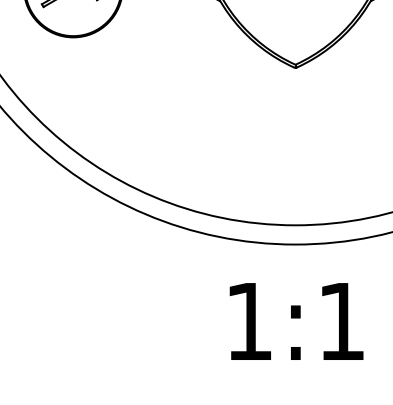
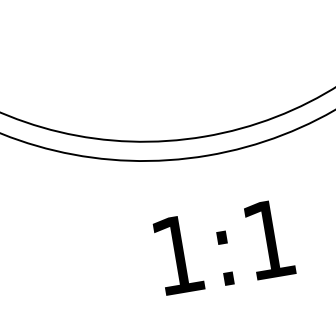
text: (296, 321) -> (224, 247), moved

